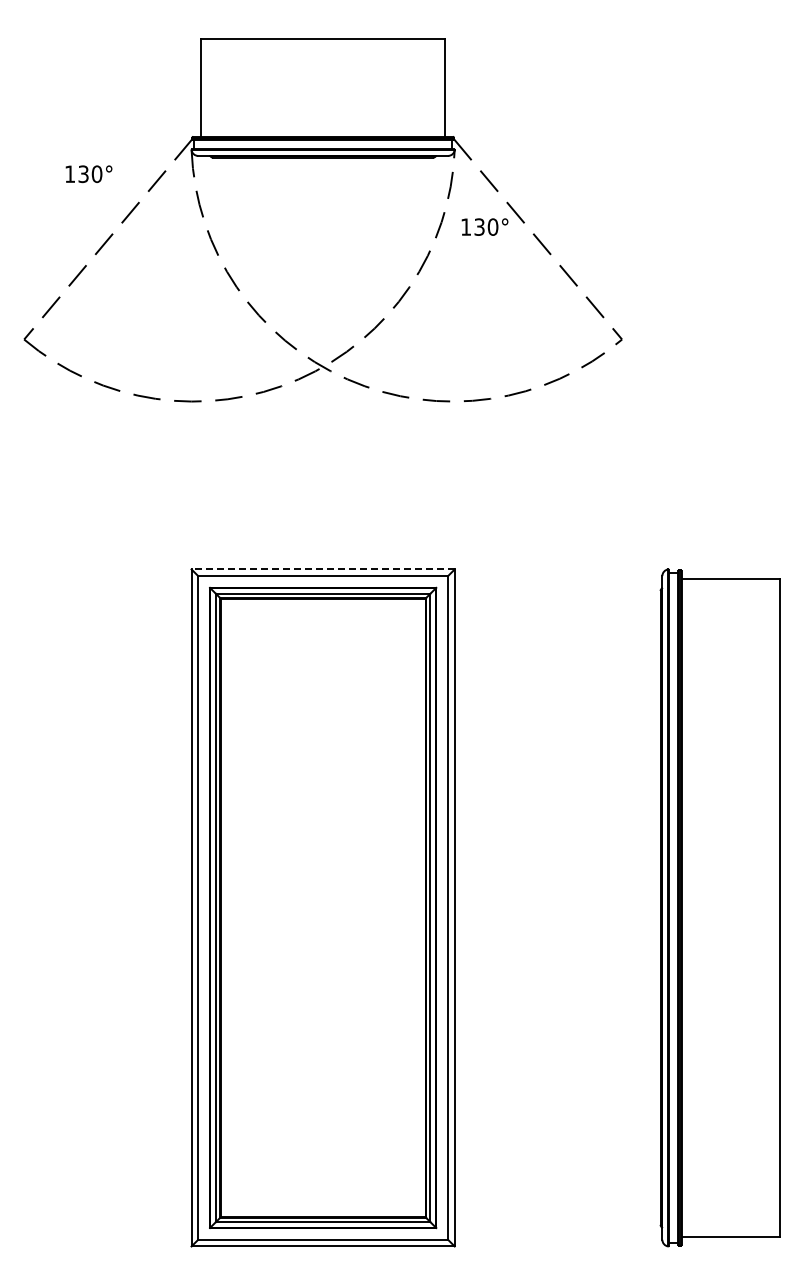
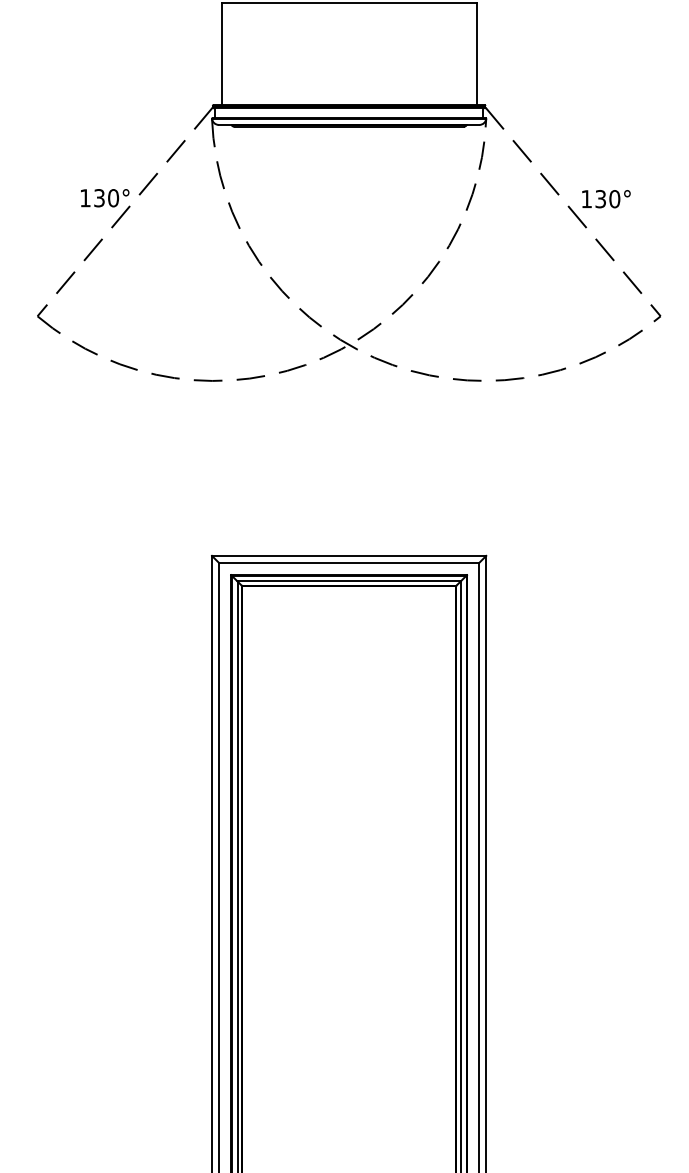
text: (88, 174) -> (104, 198), moved
text: (484, 226) -> (605, 198), moved
line: (323, 569) -> (349, 555), dashed -> solid

